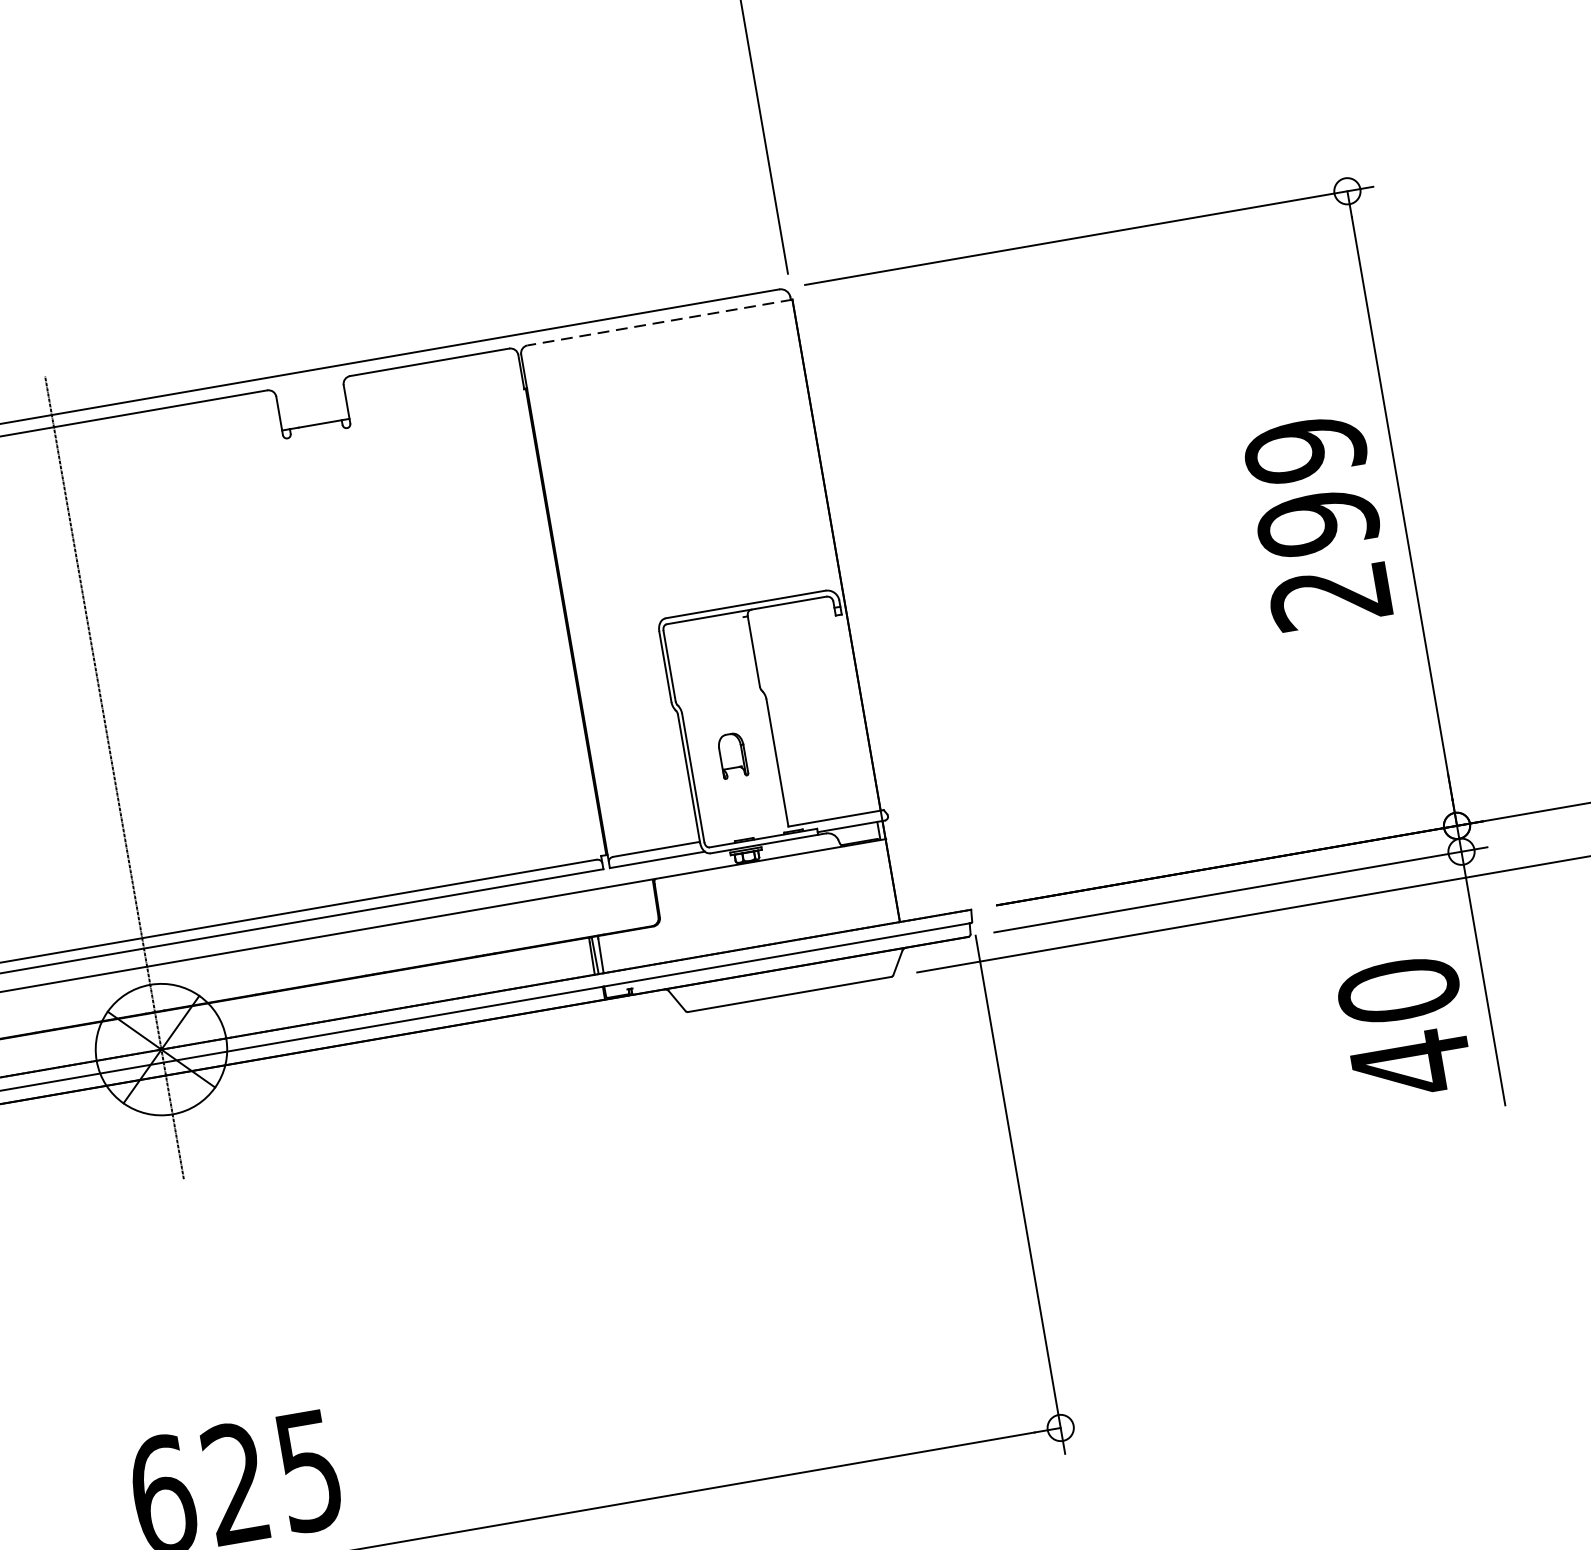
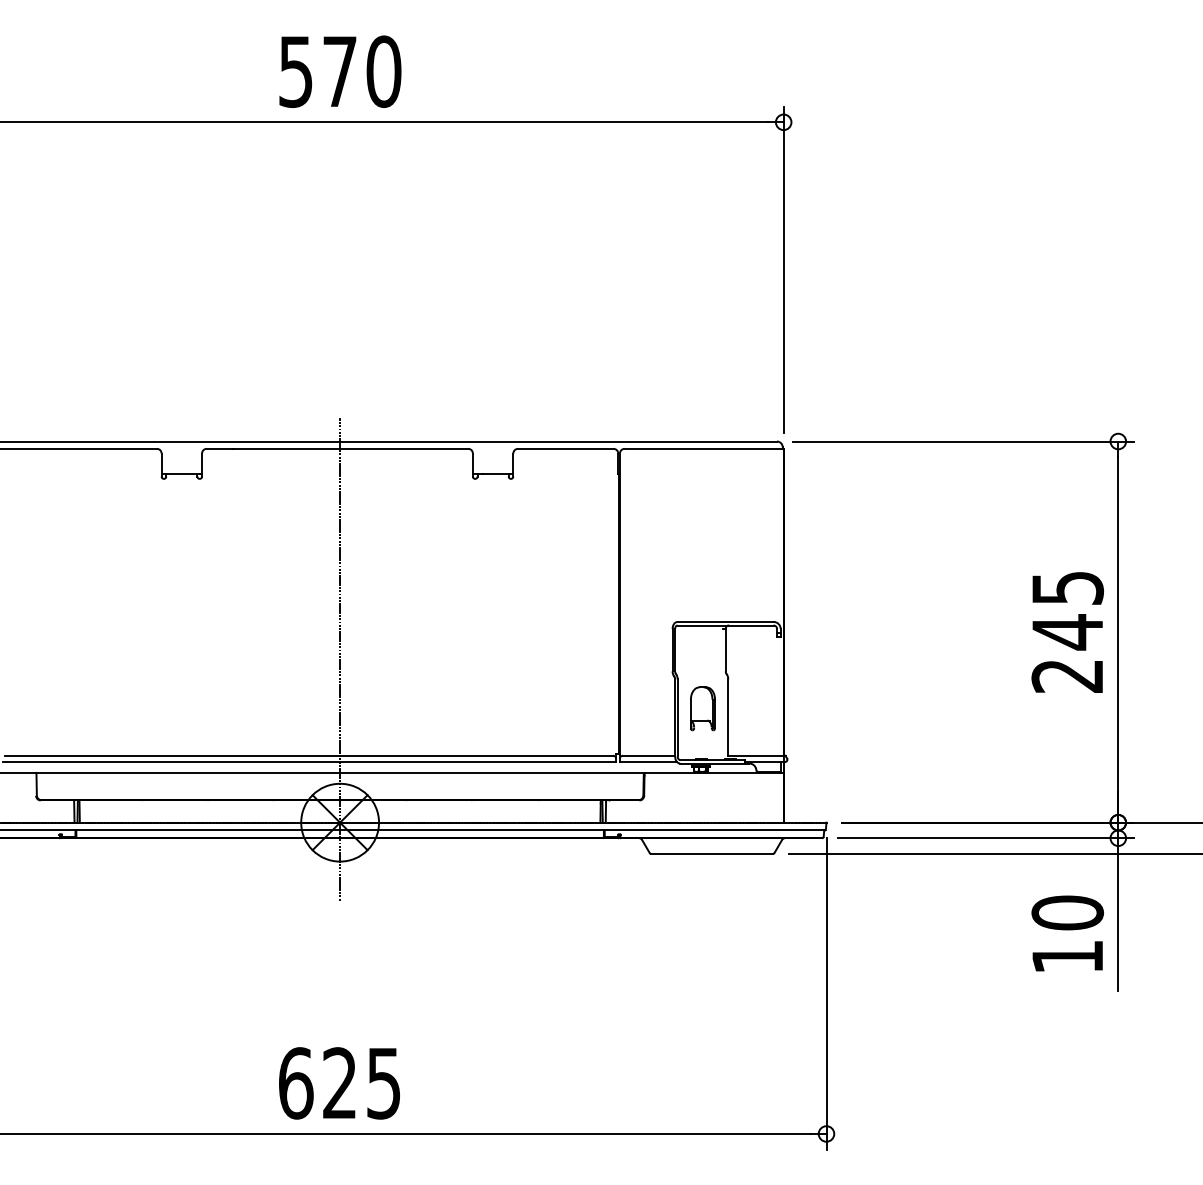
line: (660, 321) -> (704, 448), dashed -> solid
text: (1311, 487) -> (1067, 610), 299 -> 245
part: (731, 755) -> (702, 708), size x1.67
text: (1410, 1063) -> (1067, 956), 40 -> 10

